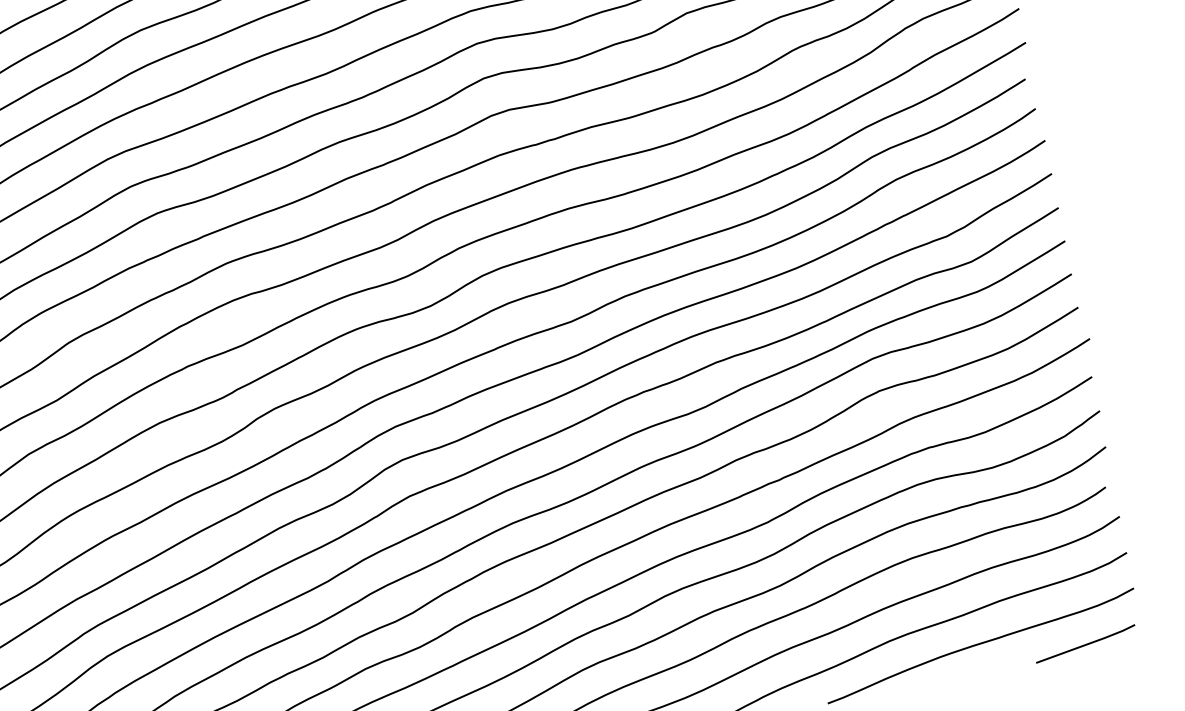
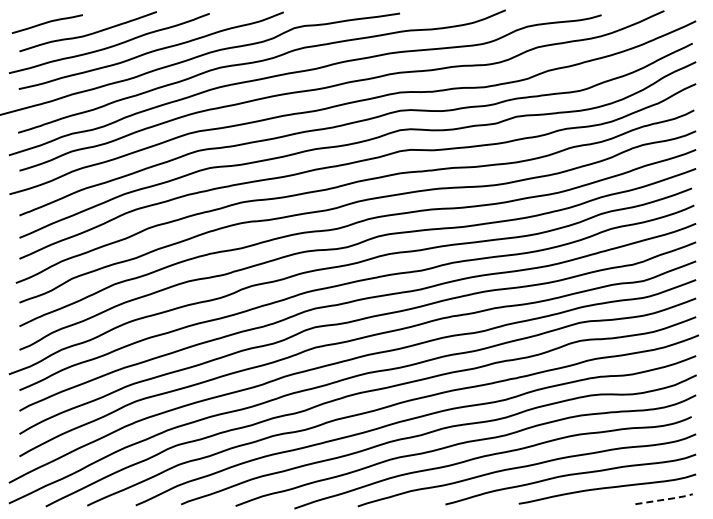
line: (1088, 643) -> (665, 499), solid -> dashed

